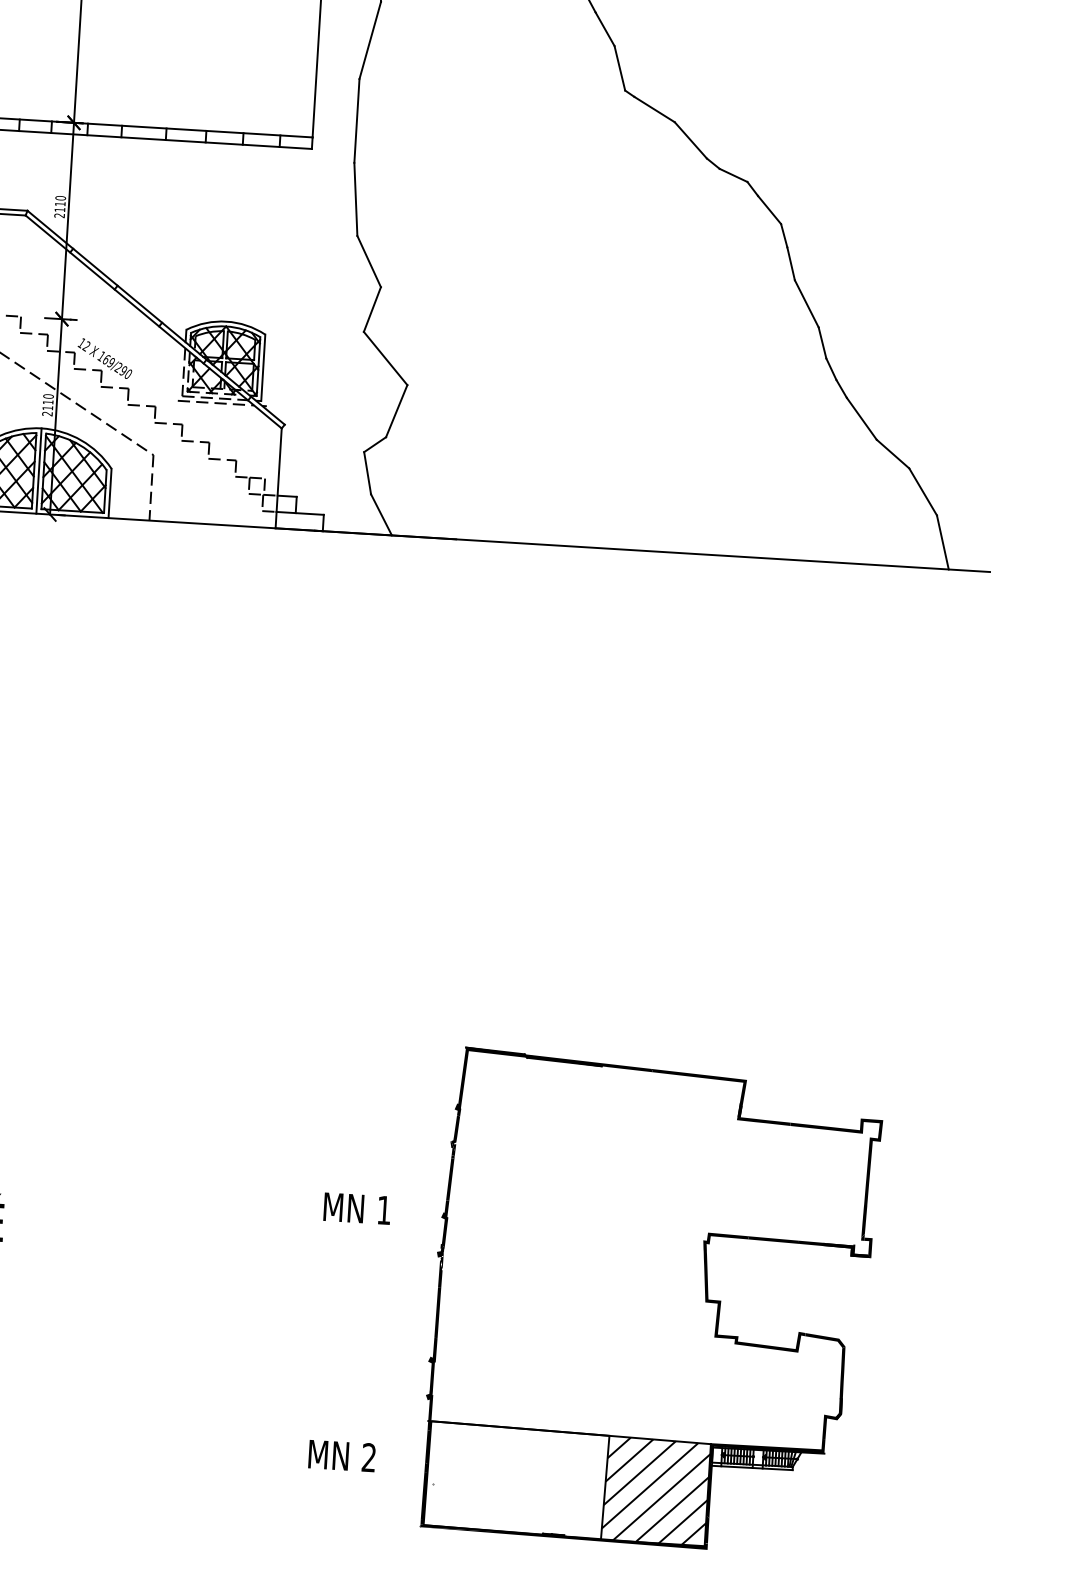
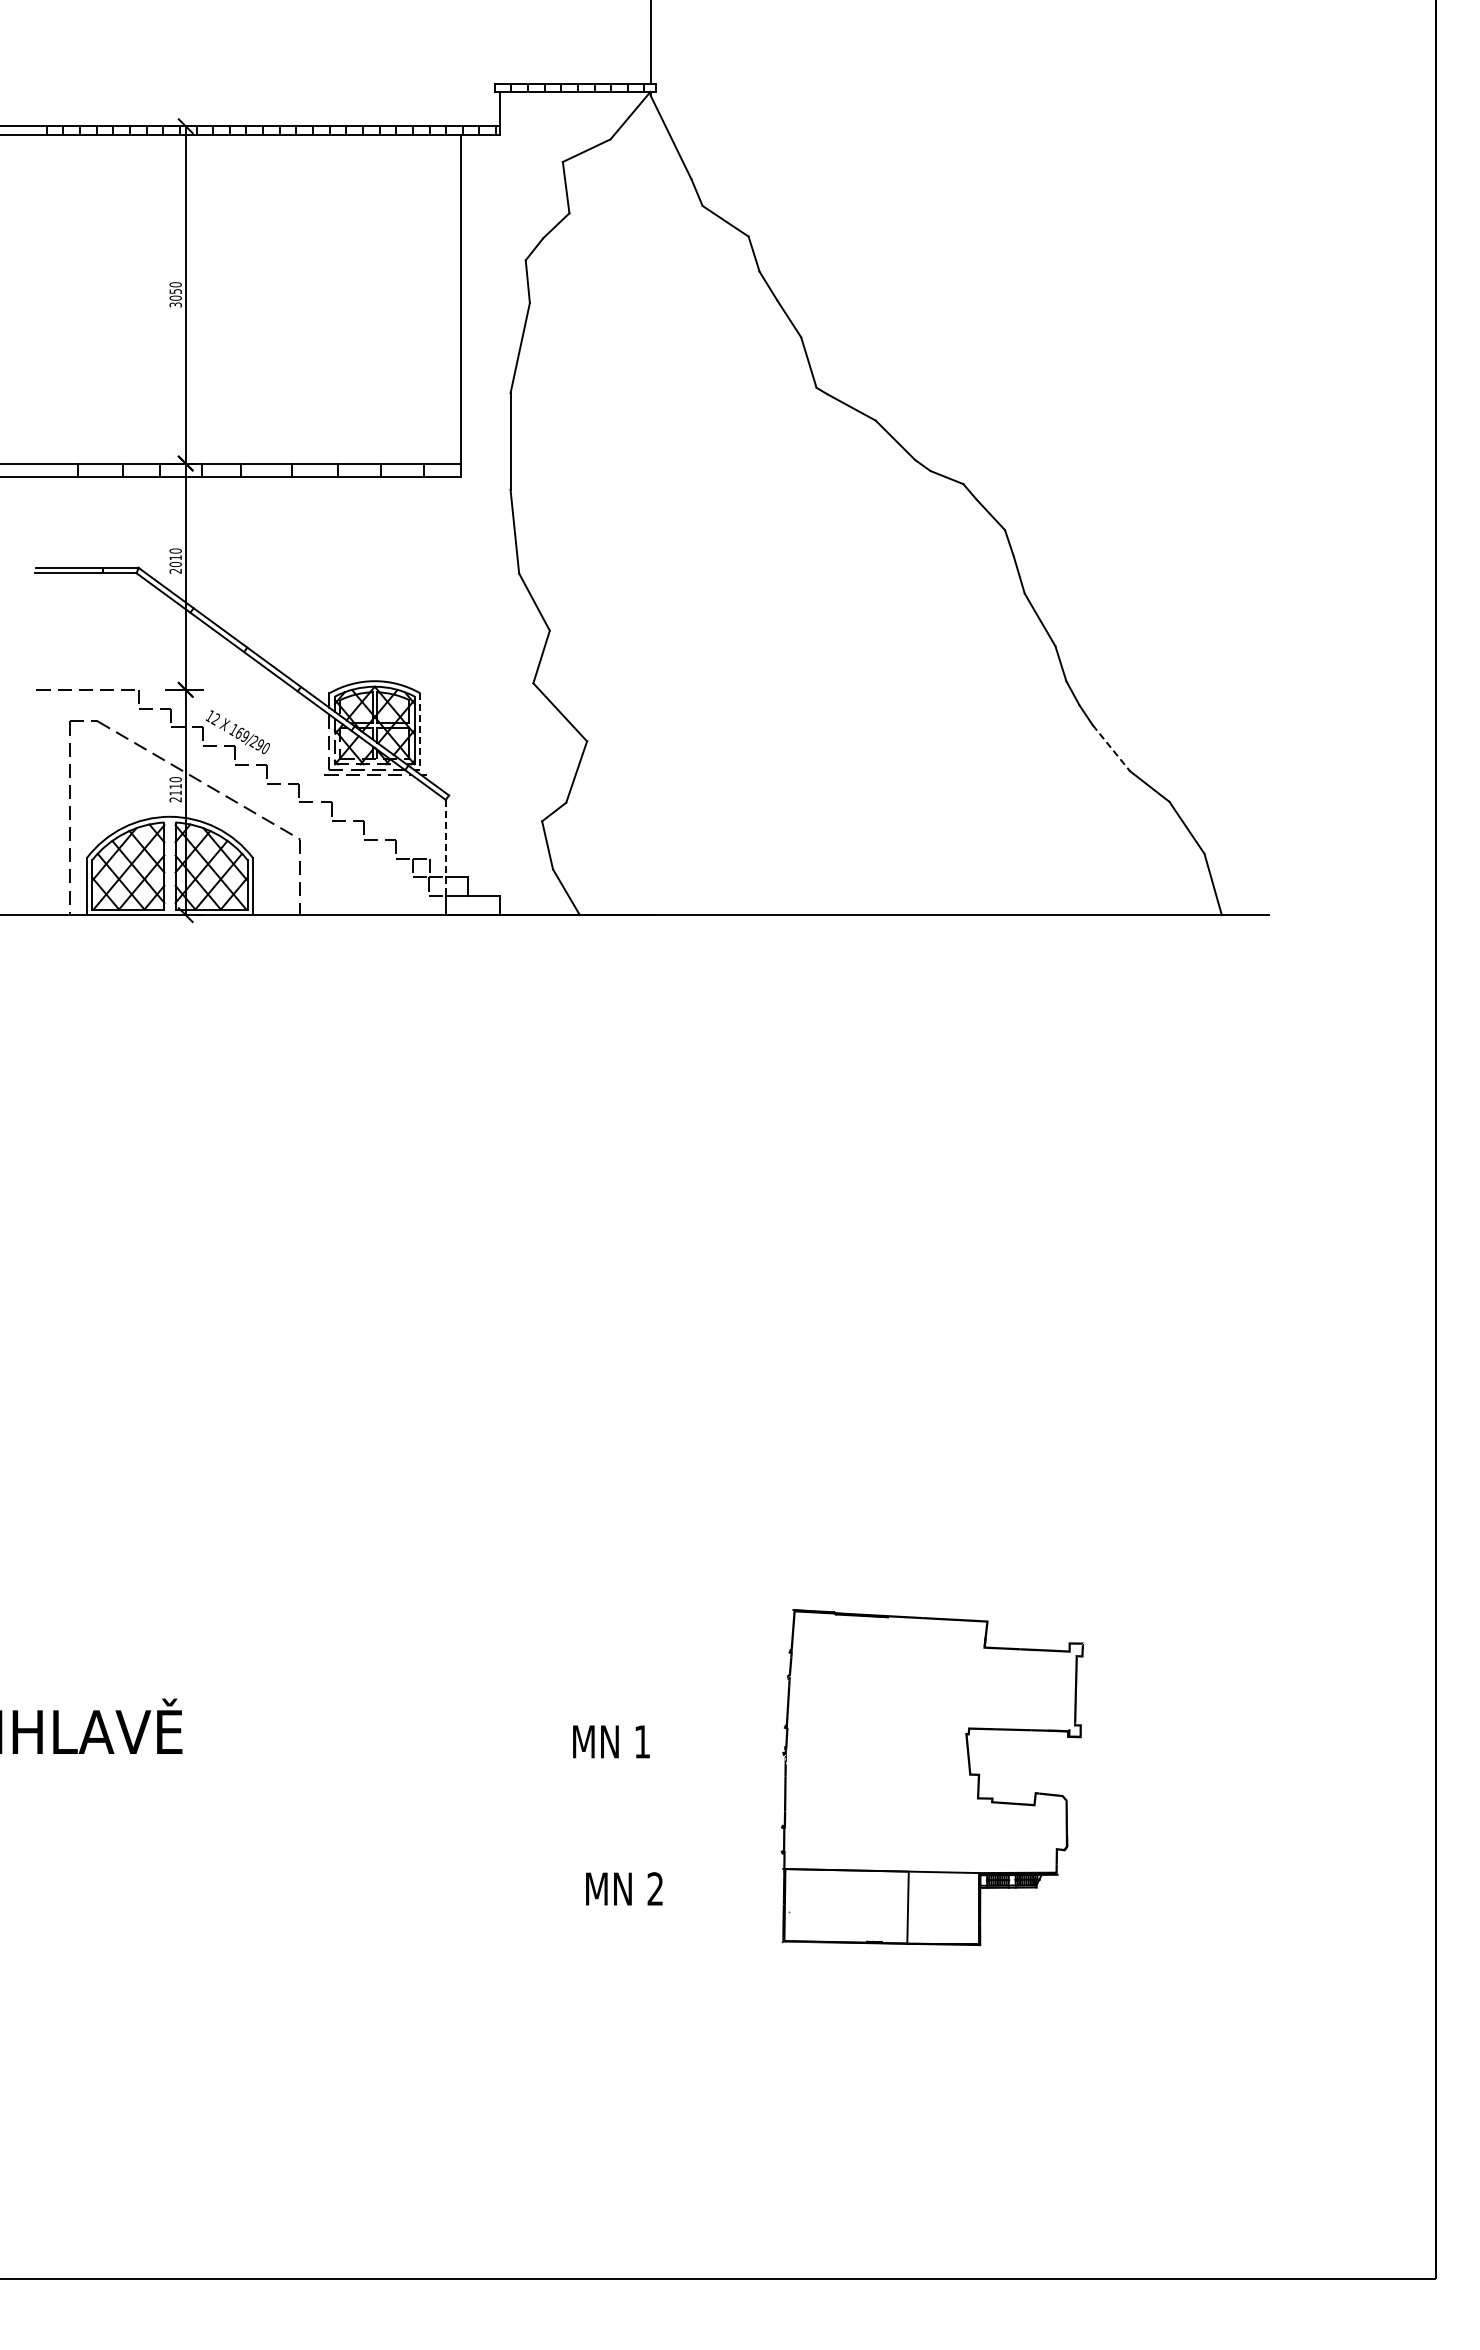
text: (59, 209) -> (175, 564), 2110 -> 2010
line: (263, 368) -> (420, 732), solid -> dashed
line: (861, 419) -> (1111, 748), solid -> dashed
line: (38, 470) -> (169, 865), removed
line: (278, 470) -> (445, 848), solid -> dashed
text: (357, 1208) -> (611, 1741), moved
part: (652, 1302) -> (932, 1777), size x0.6
text: (342, 1455) -> (624, 1888), moved

